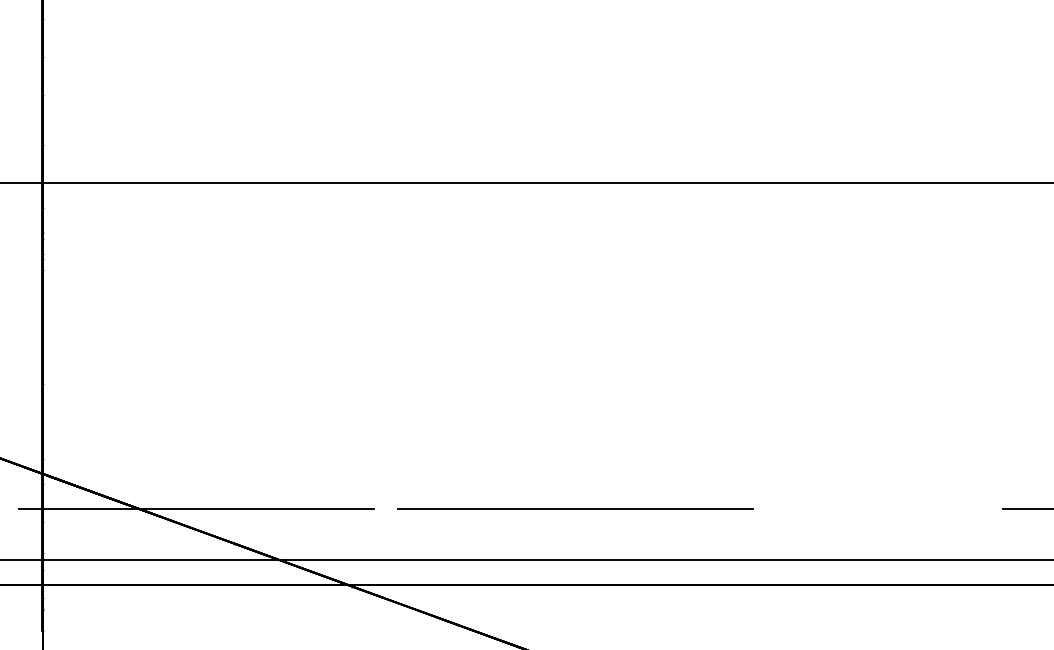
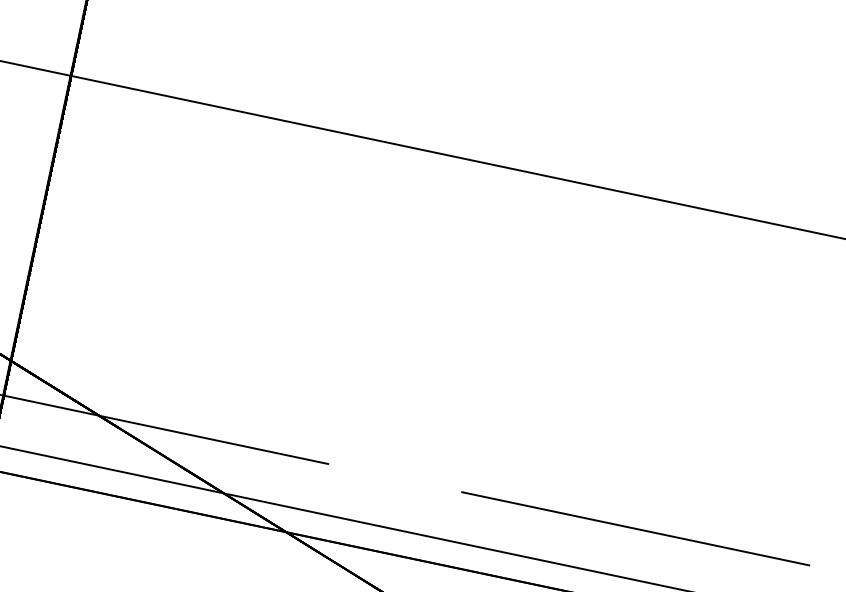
line: (575, 508) -> (636, 528), moved

